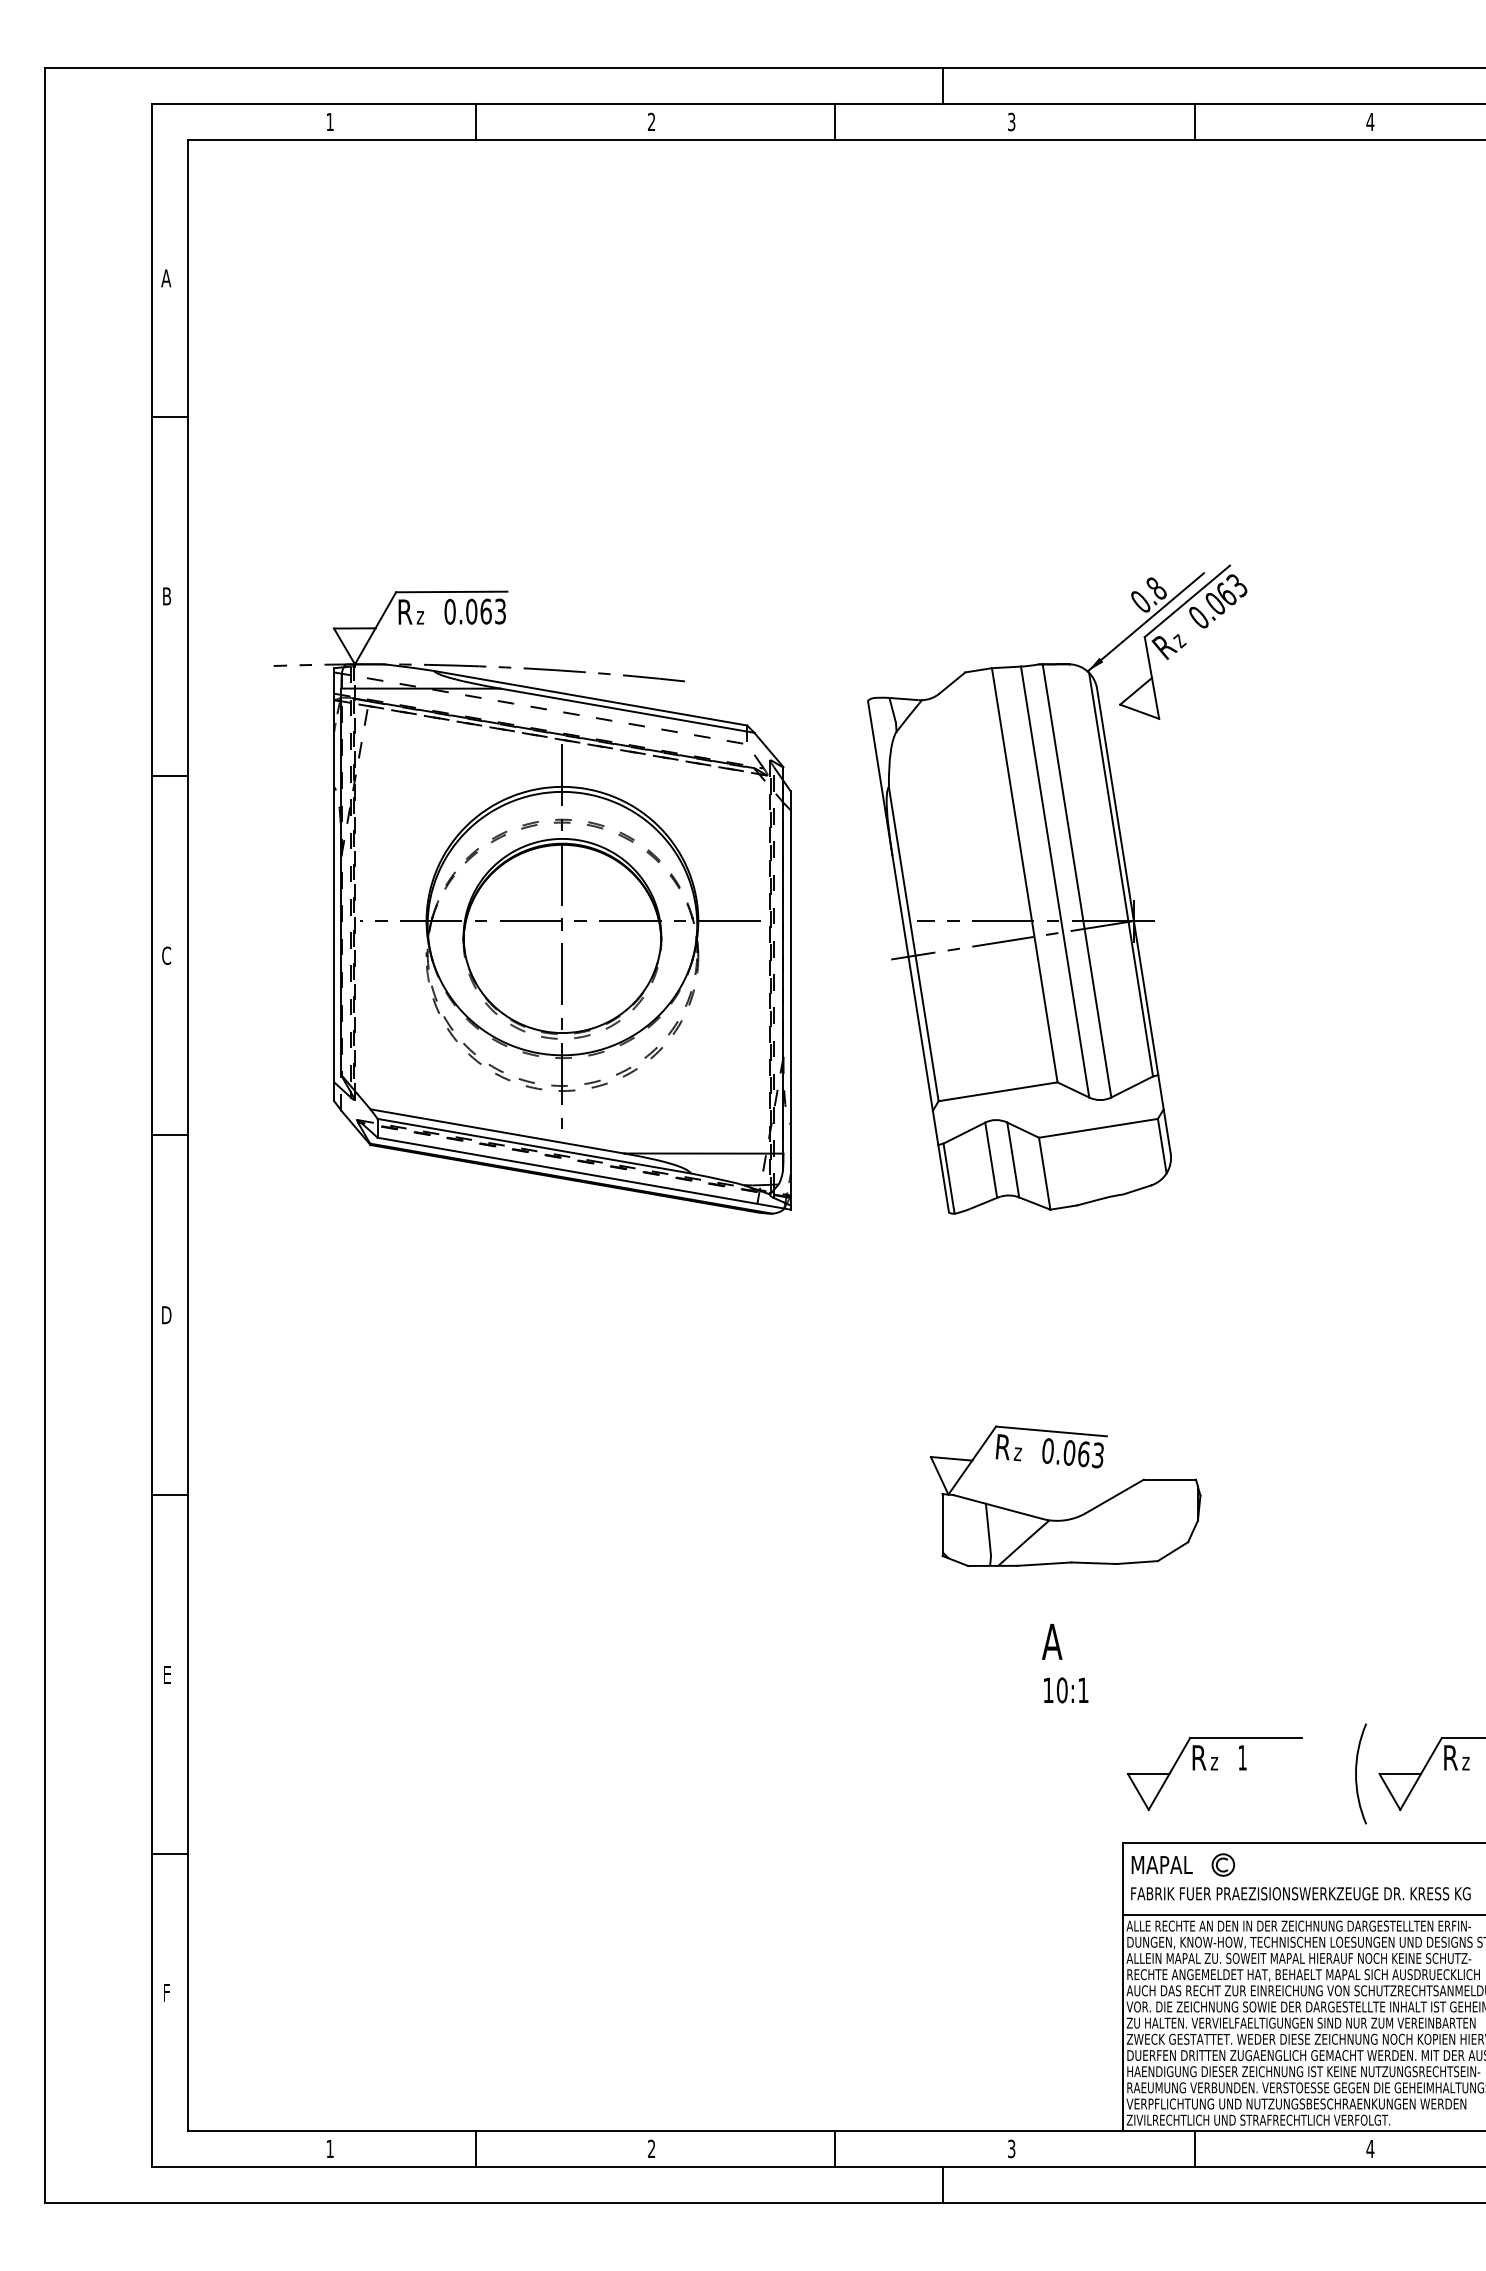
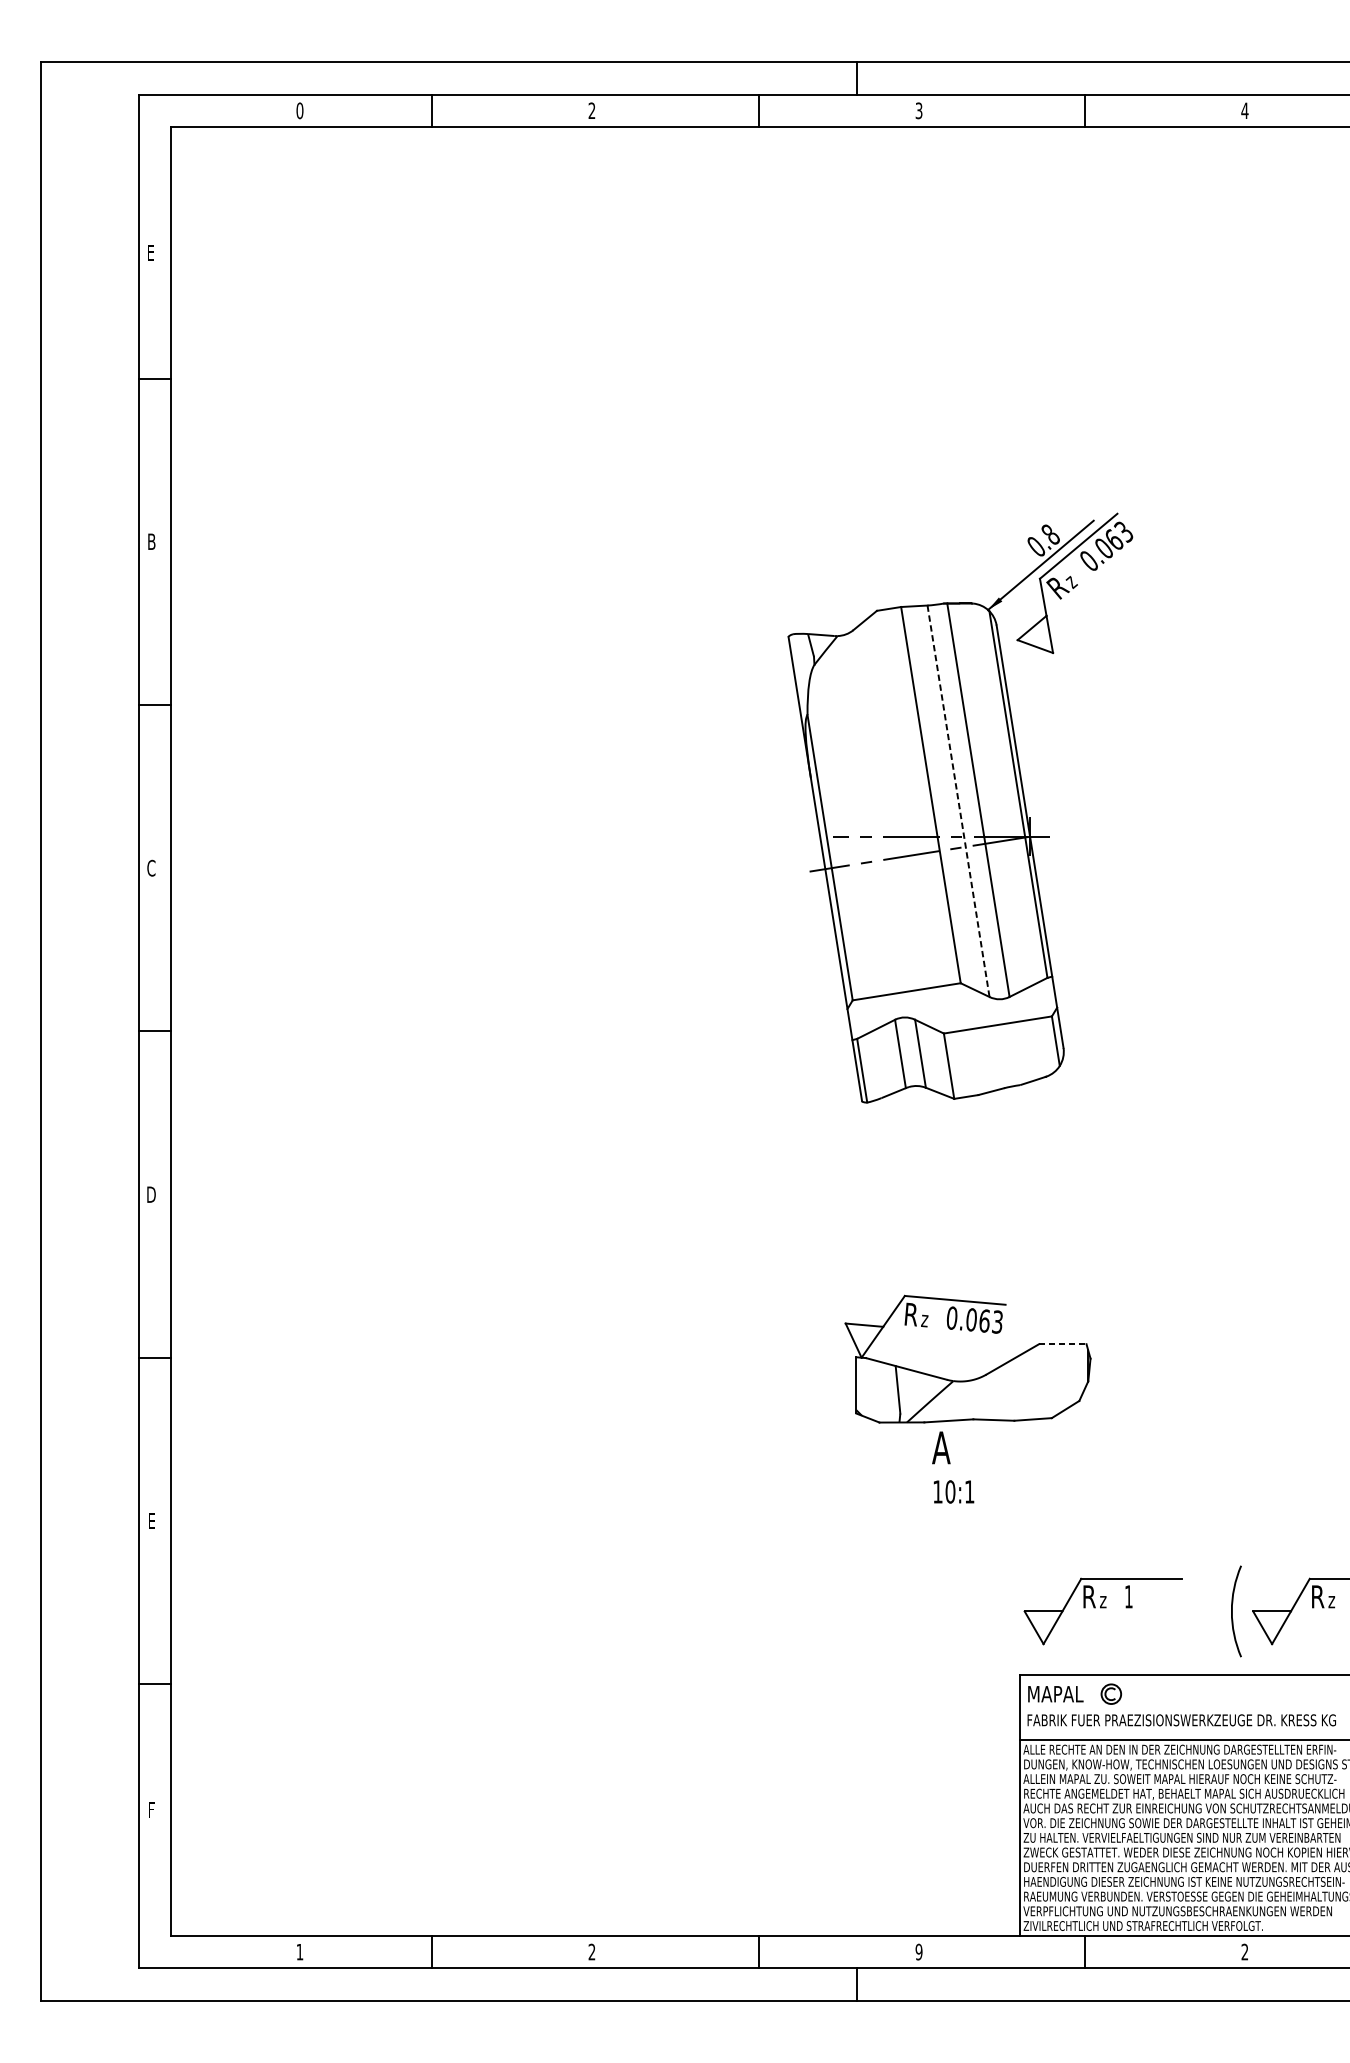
text: (329, 121) -> (299, 110), 1 -> 0
text: (166, 278) -> (151, 253), A -> E
line: (1055, 882) -> (958, 801), solid -> dashed
part: (532, 902) -> (483, 819), removed
line: (1170, 1479) -> (1063, 1343), solid -> dashed
text: (1065, 1663) -> (953, 1467), moved
text: (1011, 2148) -> (918, 1951), 3 -> 9
text: (1370, 2148) -> (1245, 1951), 4 -> 2

